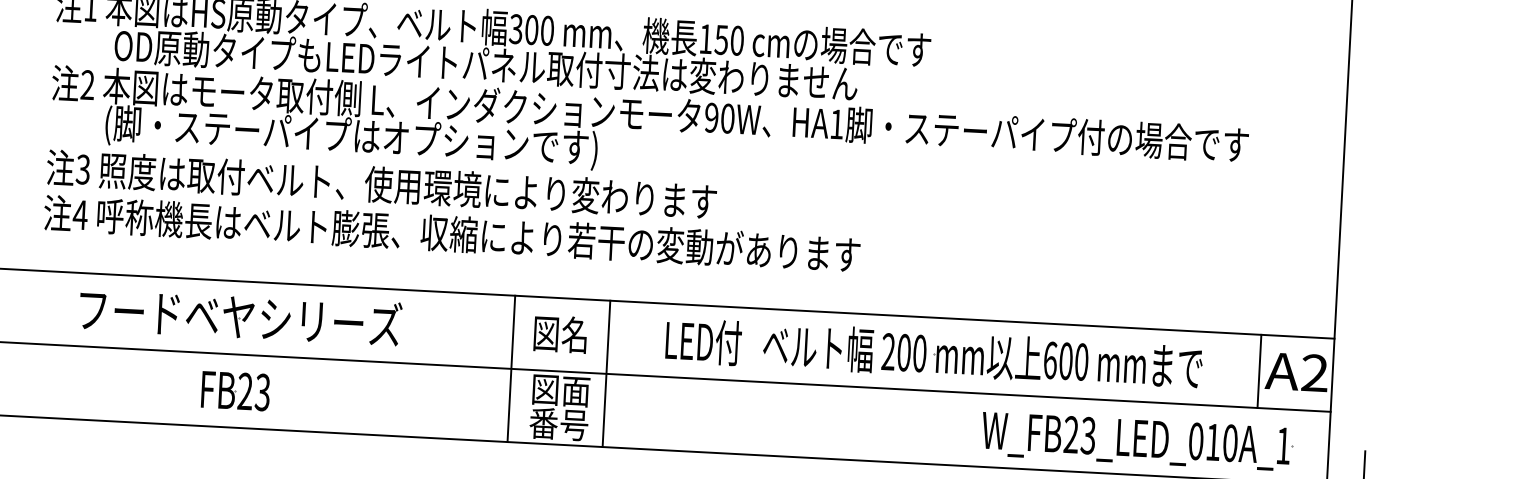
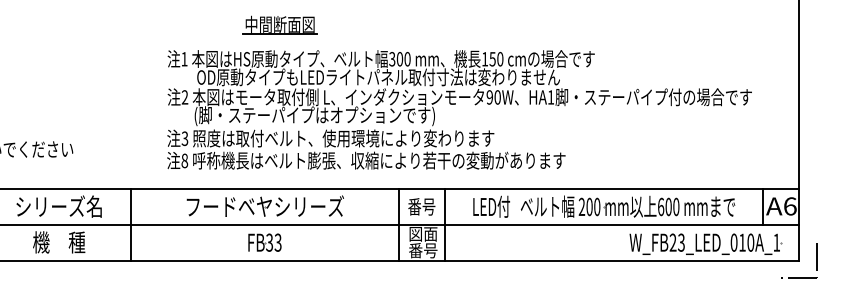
text: (79, 214) -> (184, 160), 4 -> 8
text: (560, 333) -> (421, 206), 図名 -> 番号
text: (1313, 373) -> (789, 206), A2 -> A6
text: (245, 391) -> (269, 242), FB23 -> FB33

